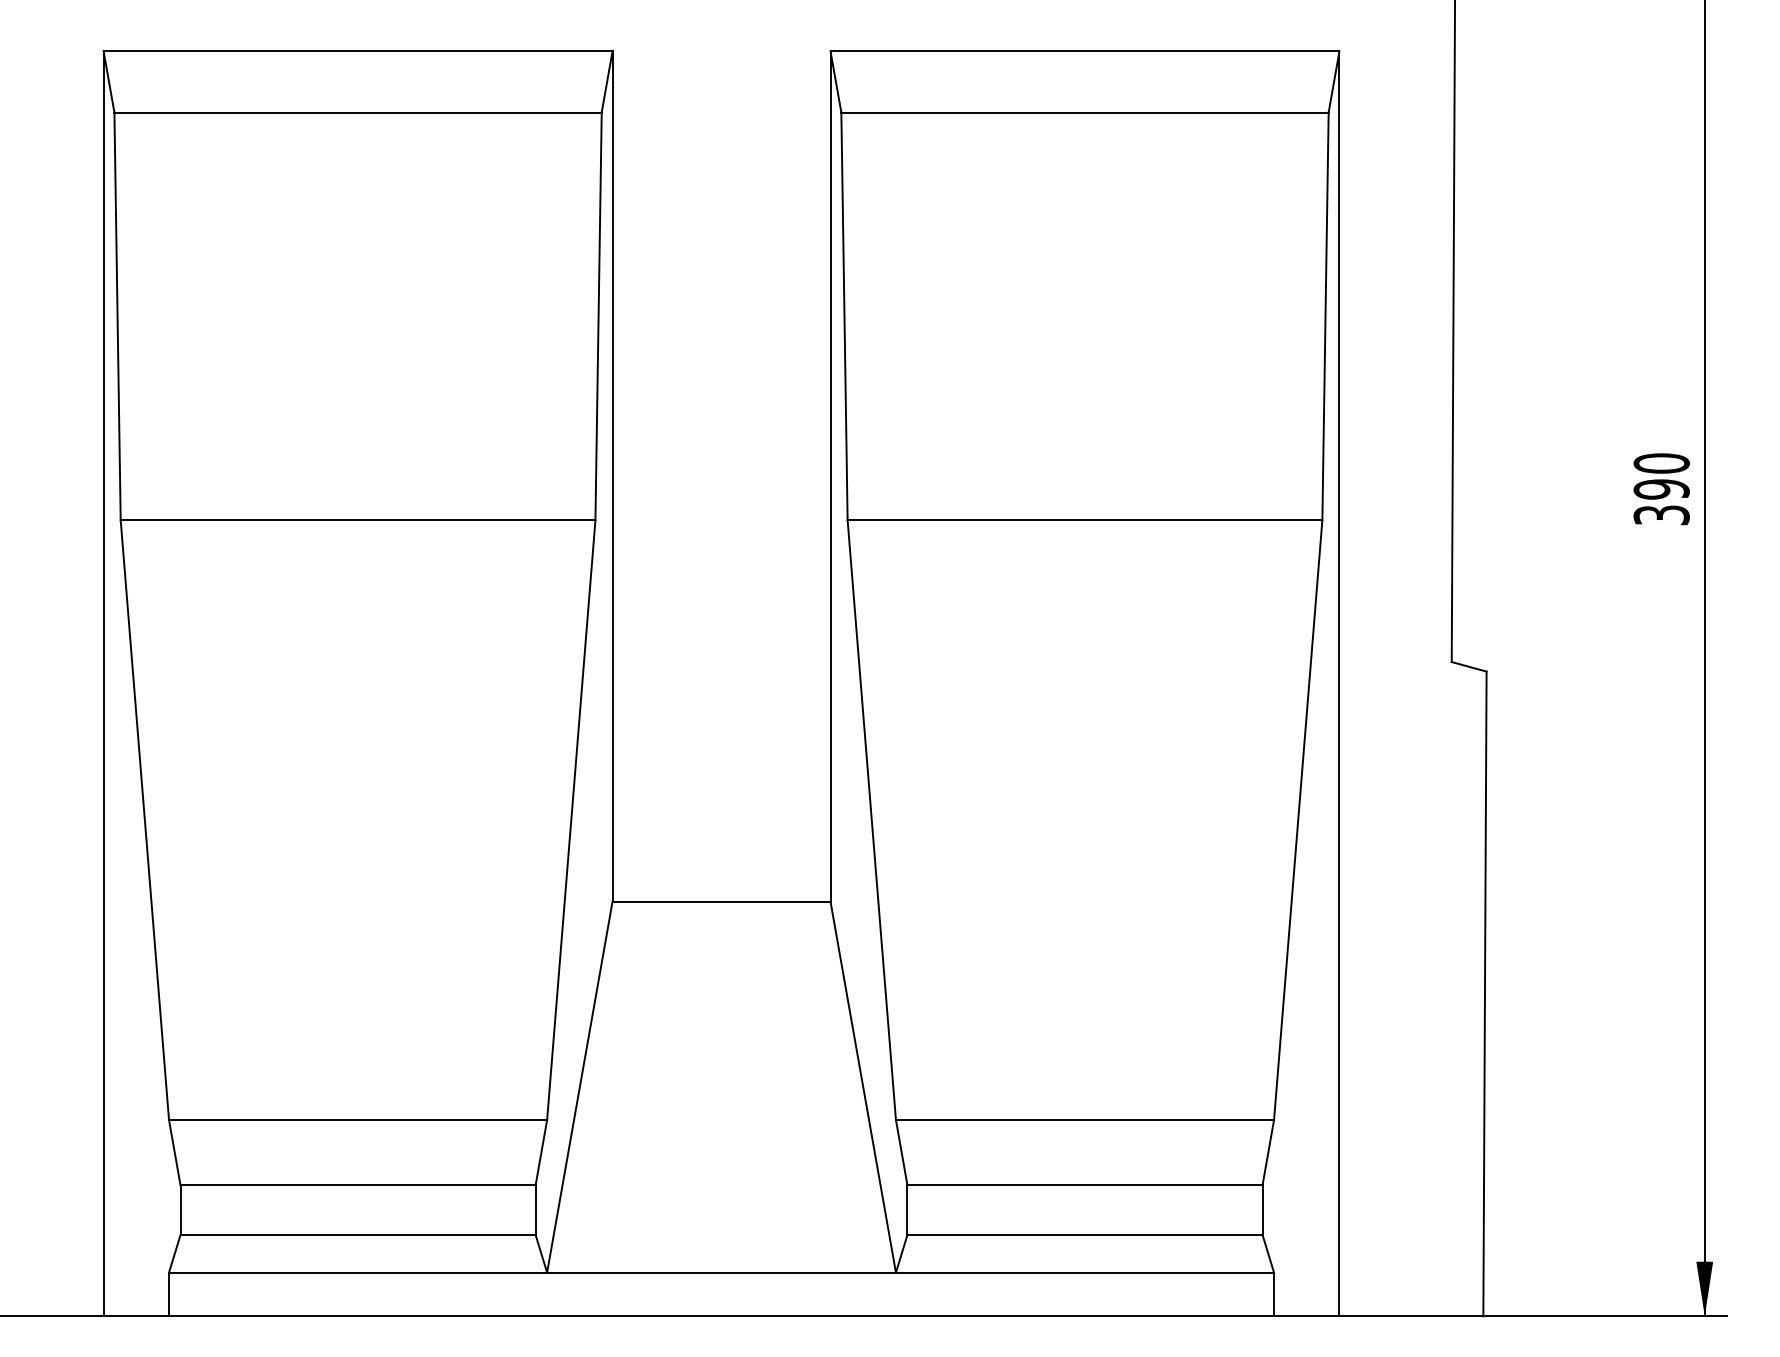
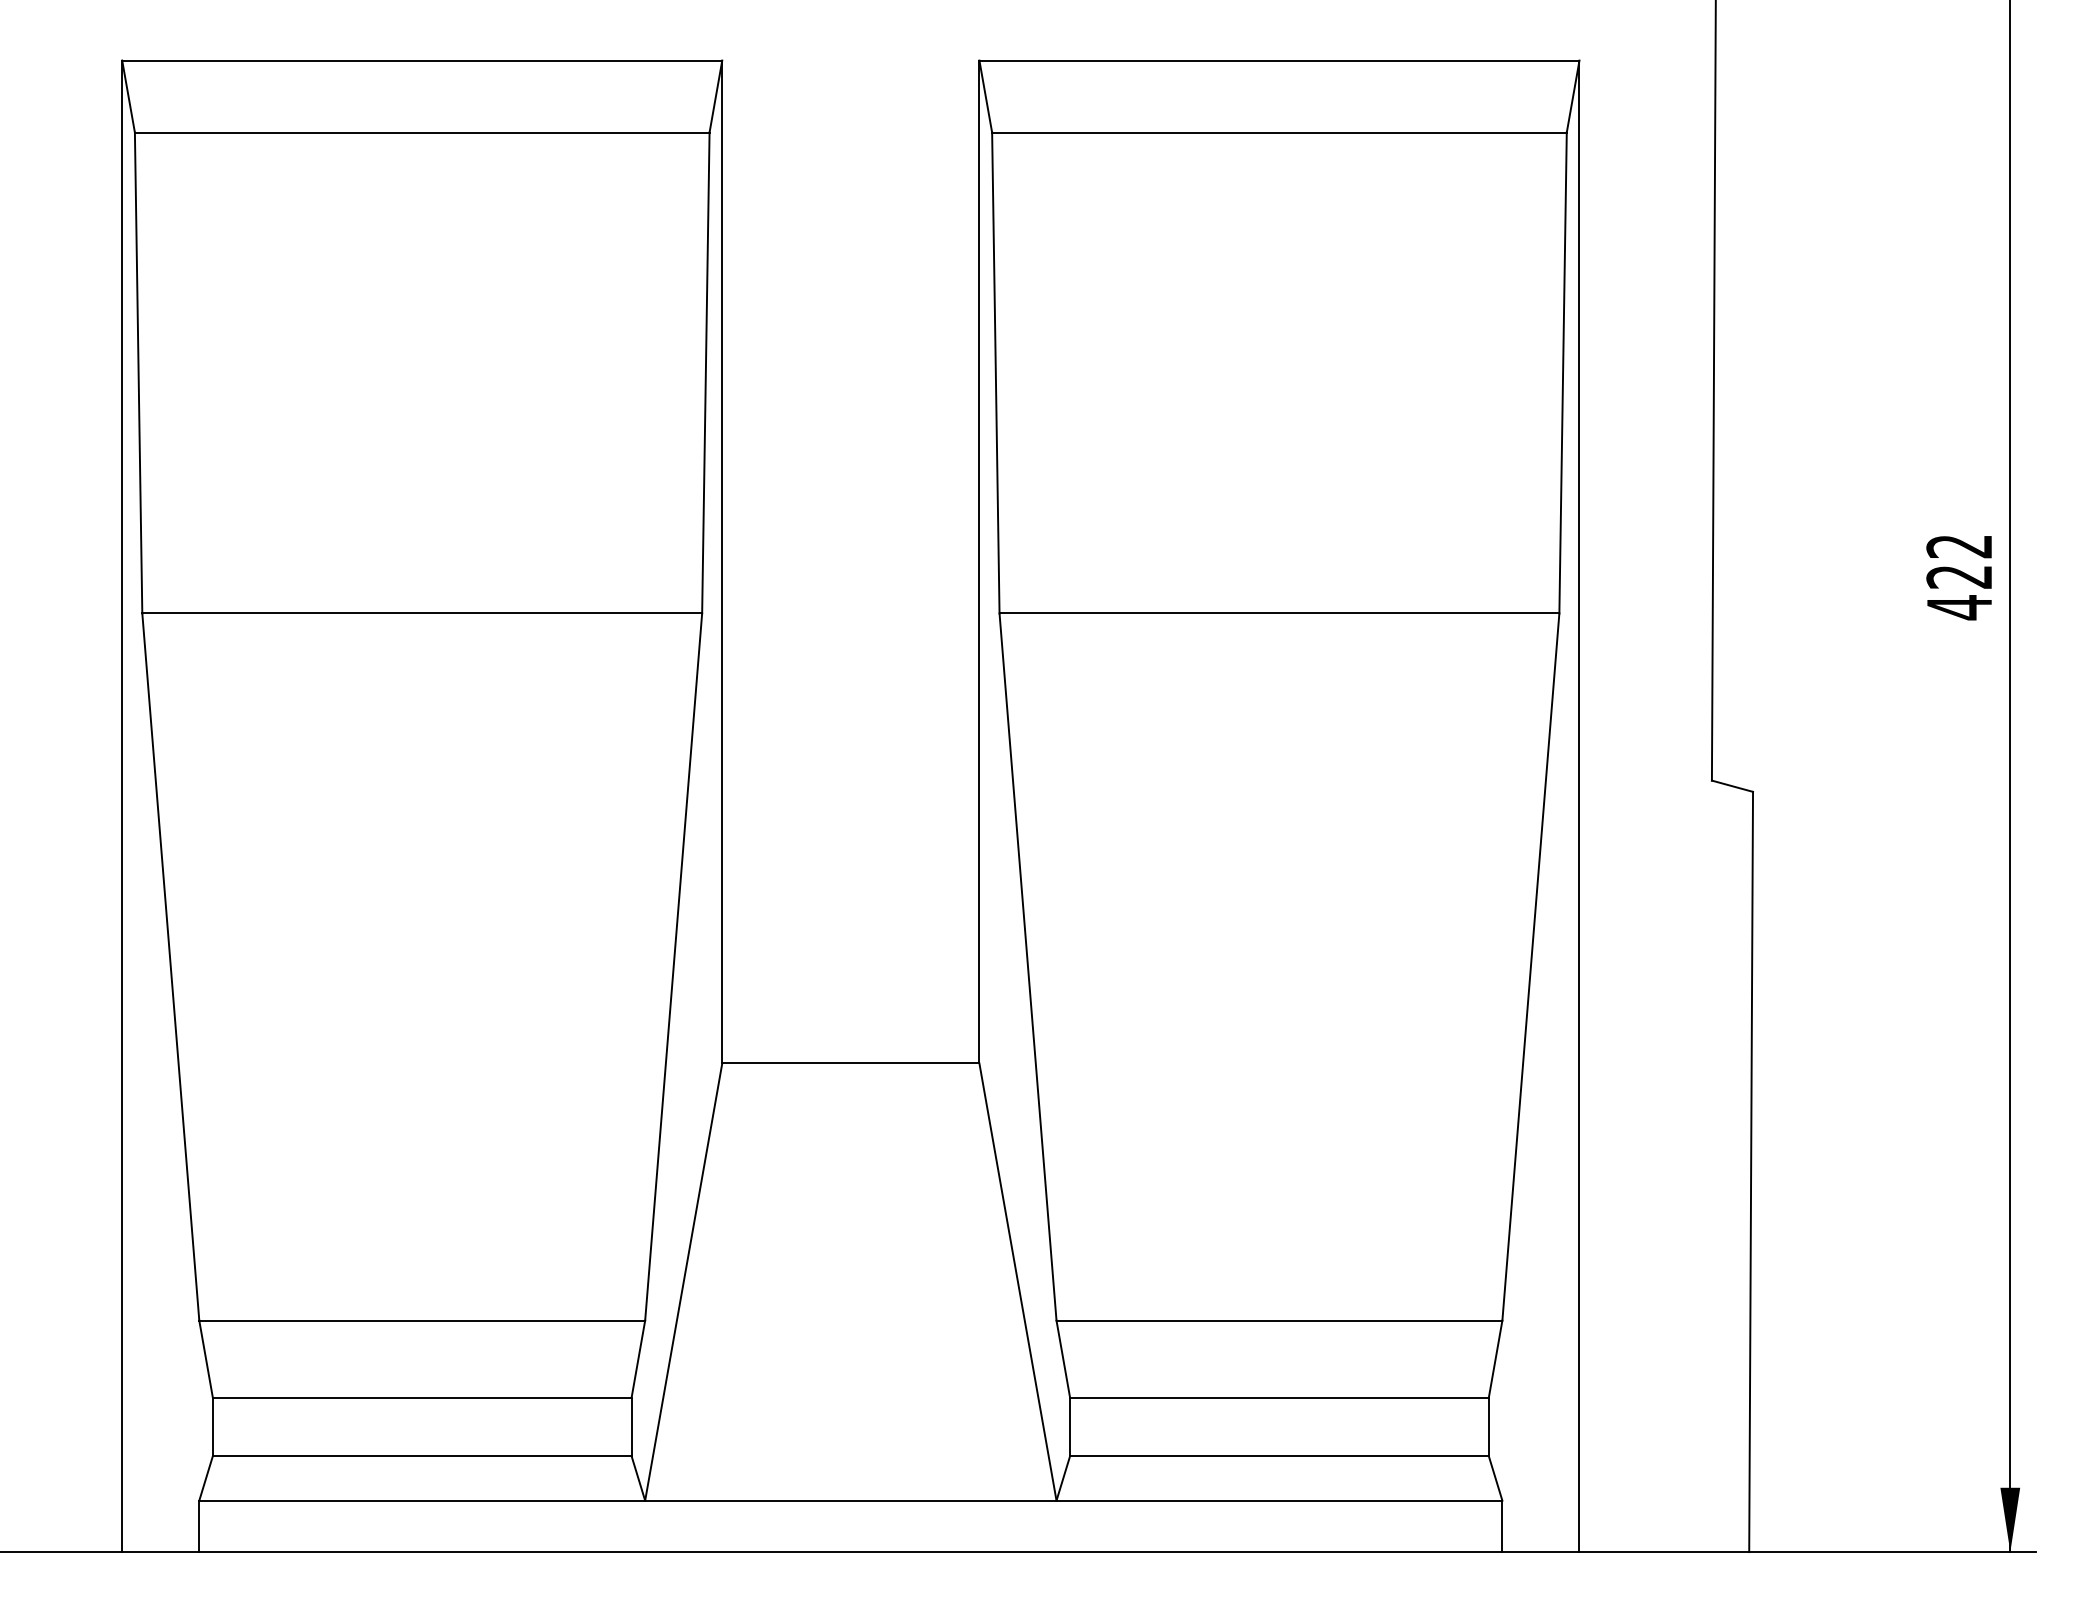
text: (1661, 489) -> (1959, 577), 390 -> 422

